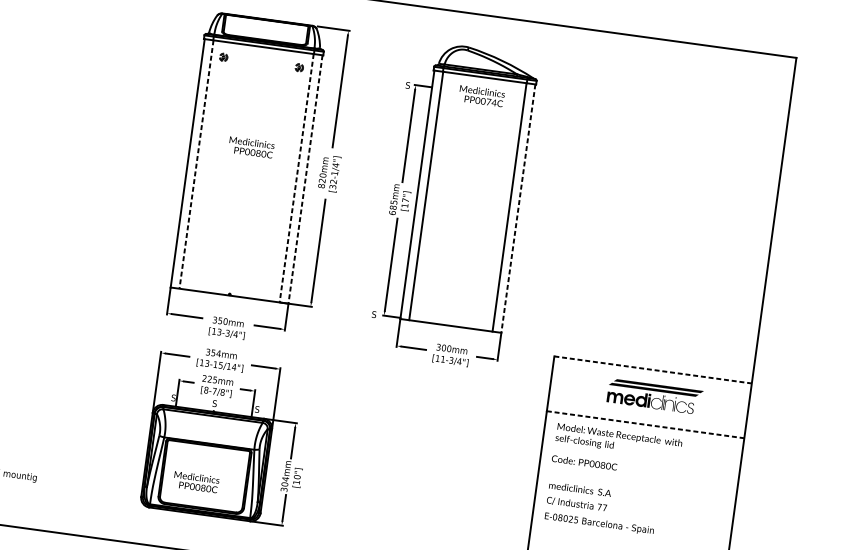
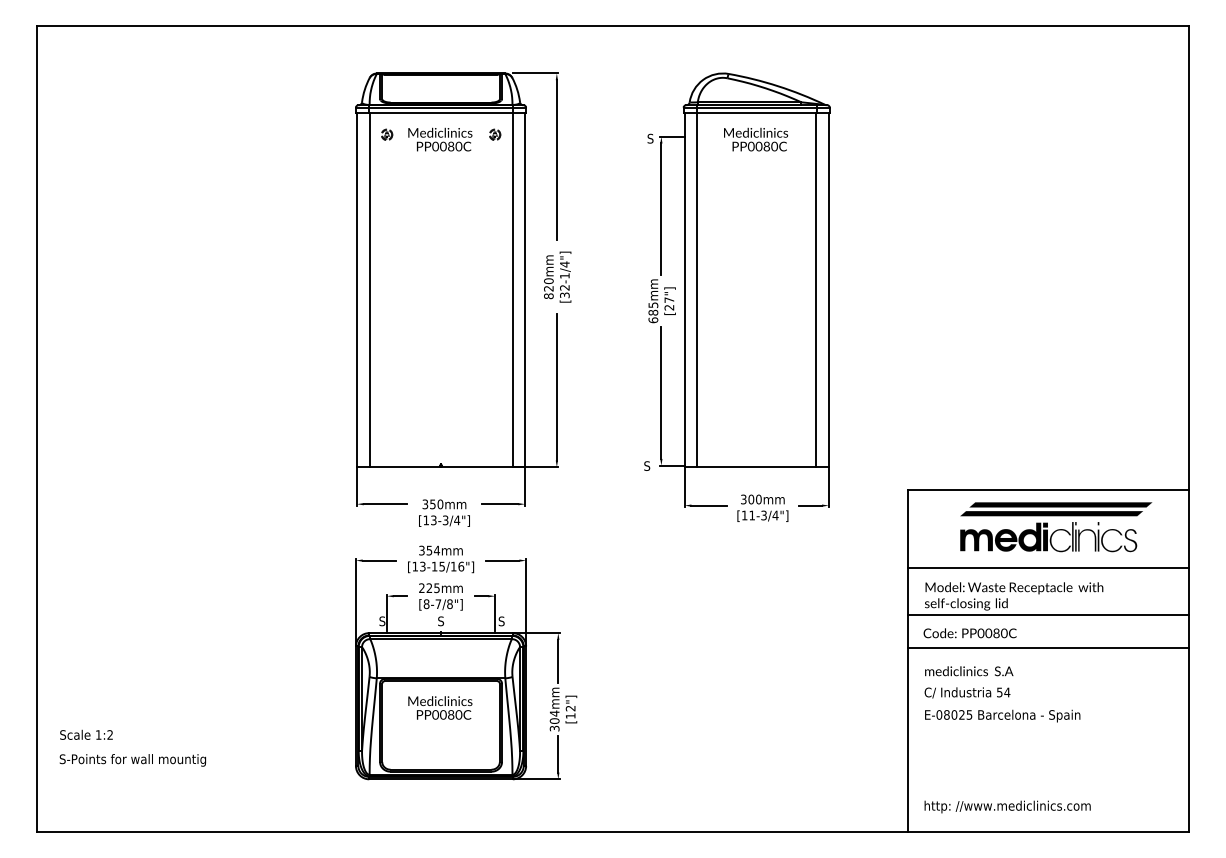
text: (491, 102) -> (770, 146), PP0074C -> PP0080C
text: (251, 147) -> (440, 139), moved
line: (196, 164) -> (369, 290), dashed -> solid
line: (296, 178) -> (512, 290), dashed -> solid
line: (305, 179) -> (525, 290), dashed -> solid
text: (405, 205) -> (669, 307), [17"] -> [27"]
line: (518, 208) -> (828, 290), dashed -> solid
text: (234, 367) -> (461, 566), [13-15/14"] -> [13-15/16"]
line: (653, 370) -> (1048, 490), dashed -> solid
part: (655, 396) -> (1056, 527), size x1.43
line: (645, 424) -> (1048, 568), dashed -> solid
line: (641, 457) -> (1048, 615), added
text: (297, 477) -> (570, 708), [10"] -> [12"]
line: (638, 480) -> (1048, 647), added
text: (196, 481) -> (440, 707), moved
text: (602, 507) -> (1003, 692), 77 -> 54

